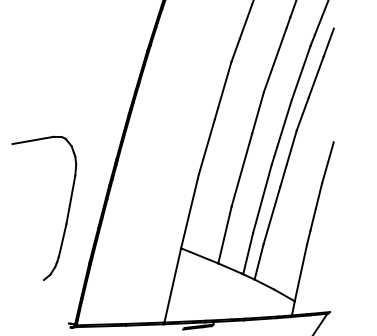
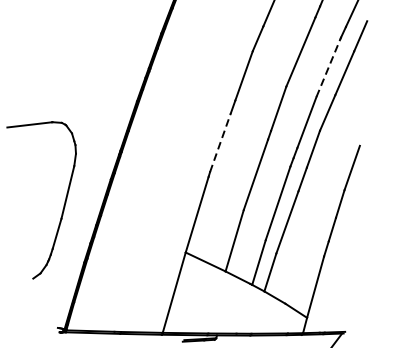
line: (301, 73) -> (328, 68), solid -> dashed
line: (207, 146) -> (221, 142), solid -> dashed

